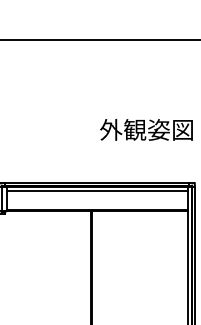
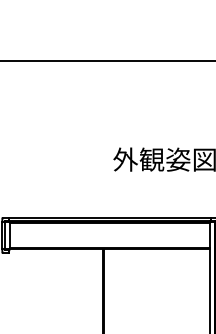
line: (96, 191) -> (109, 227), removed

